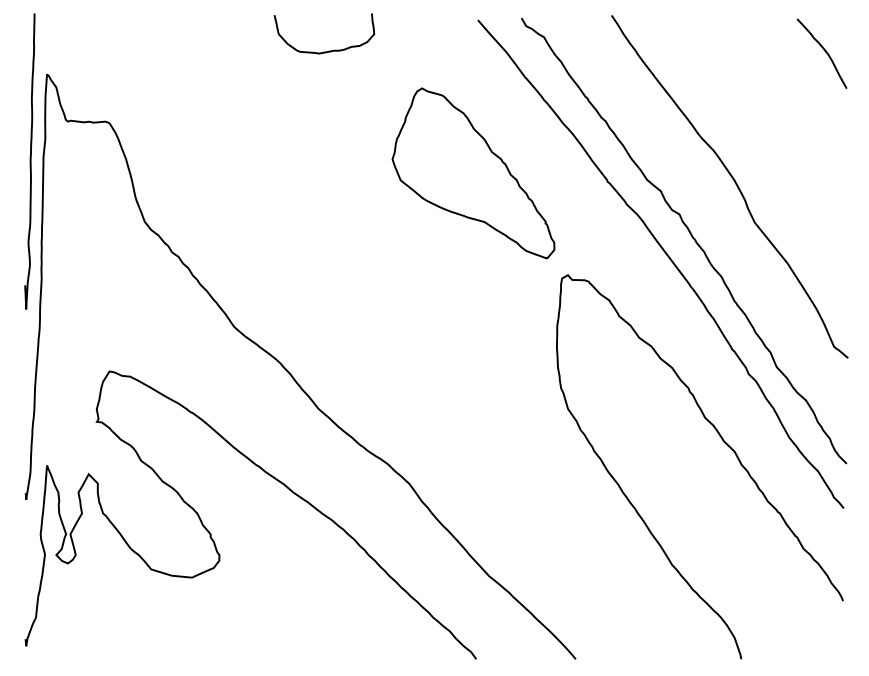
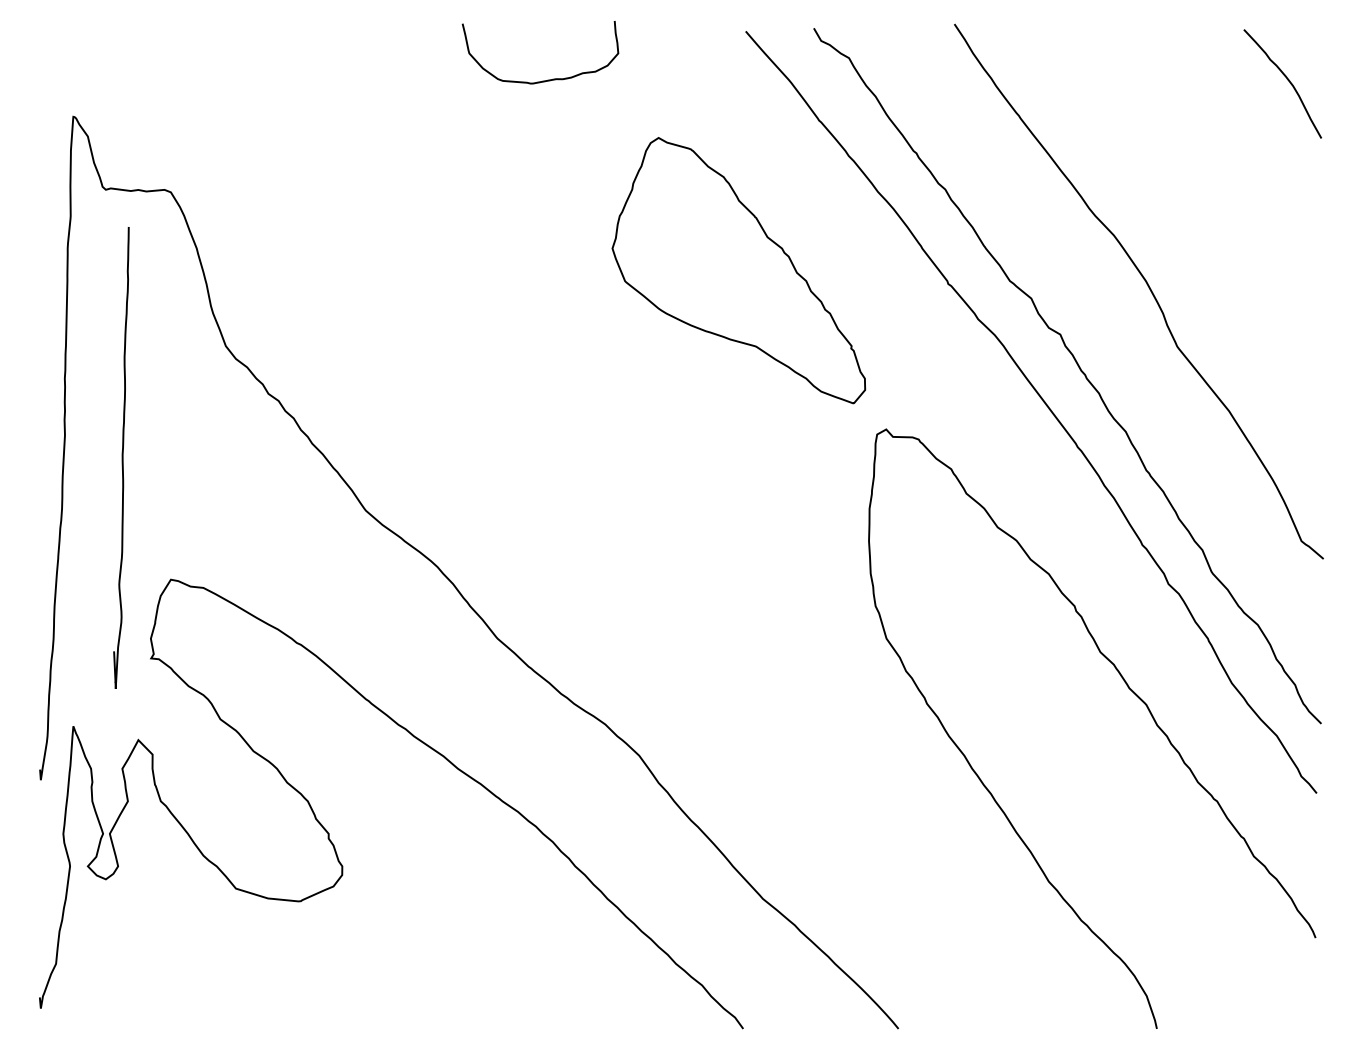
curve: (328, 50) -> (546, 78), moved
curve: (29, 161) -> (120, 458), moved

